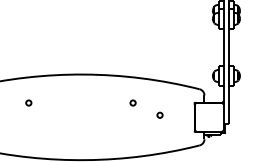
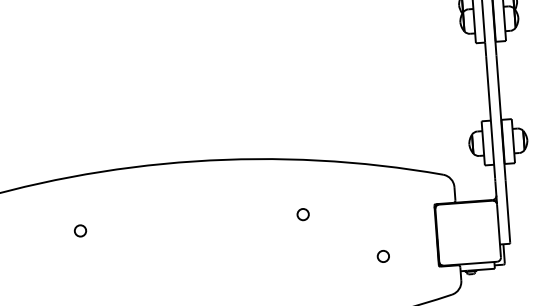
curve: (159, 113) -> (382, 252), moved

